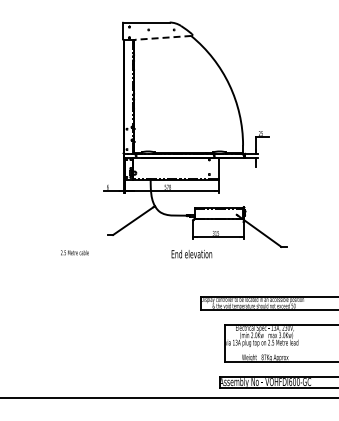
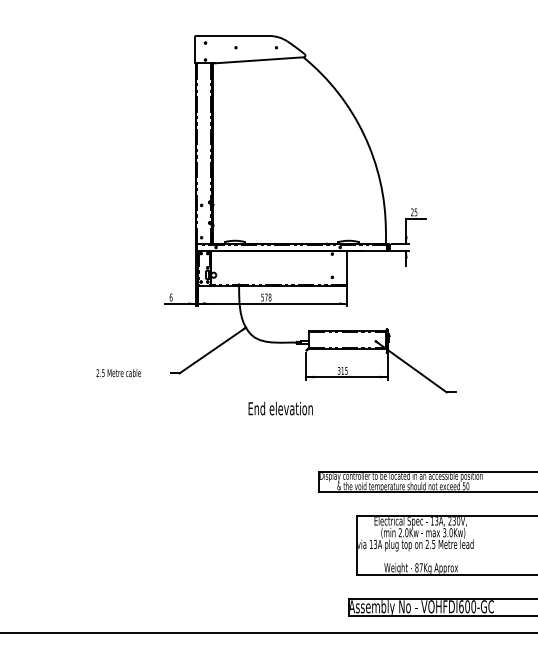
line: (162, 37) -> (257, 59), dashed -> solid
text: (74, 252) -> (118, 372), moved
text: (191, 254) -> (280, 409), moved

